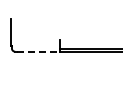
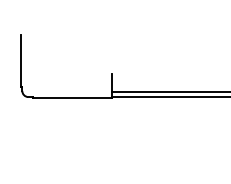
line: (38, 52) -> (72, 98), dashed -> solid

